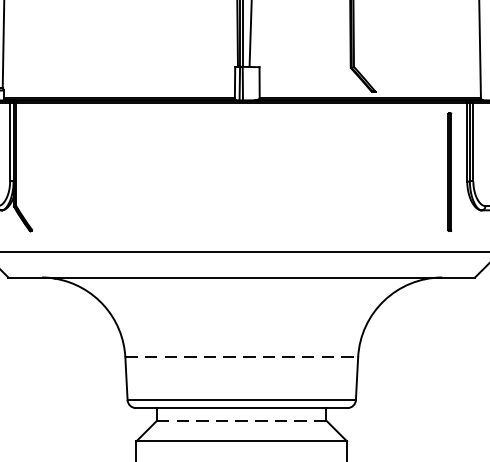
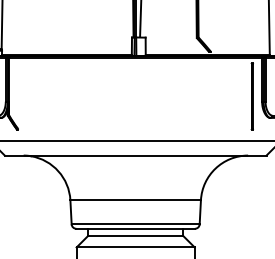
line: (243, 357) -> (136, 200), dashed -> solid
line: (241, 420) -> (135, 235), dashed -> solid

